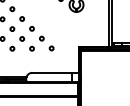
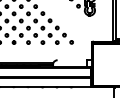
line: (51, 73) -> (71, 60), removed

